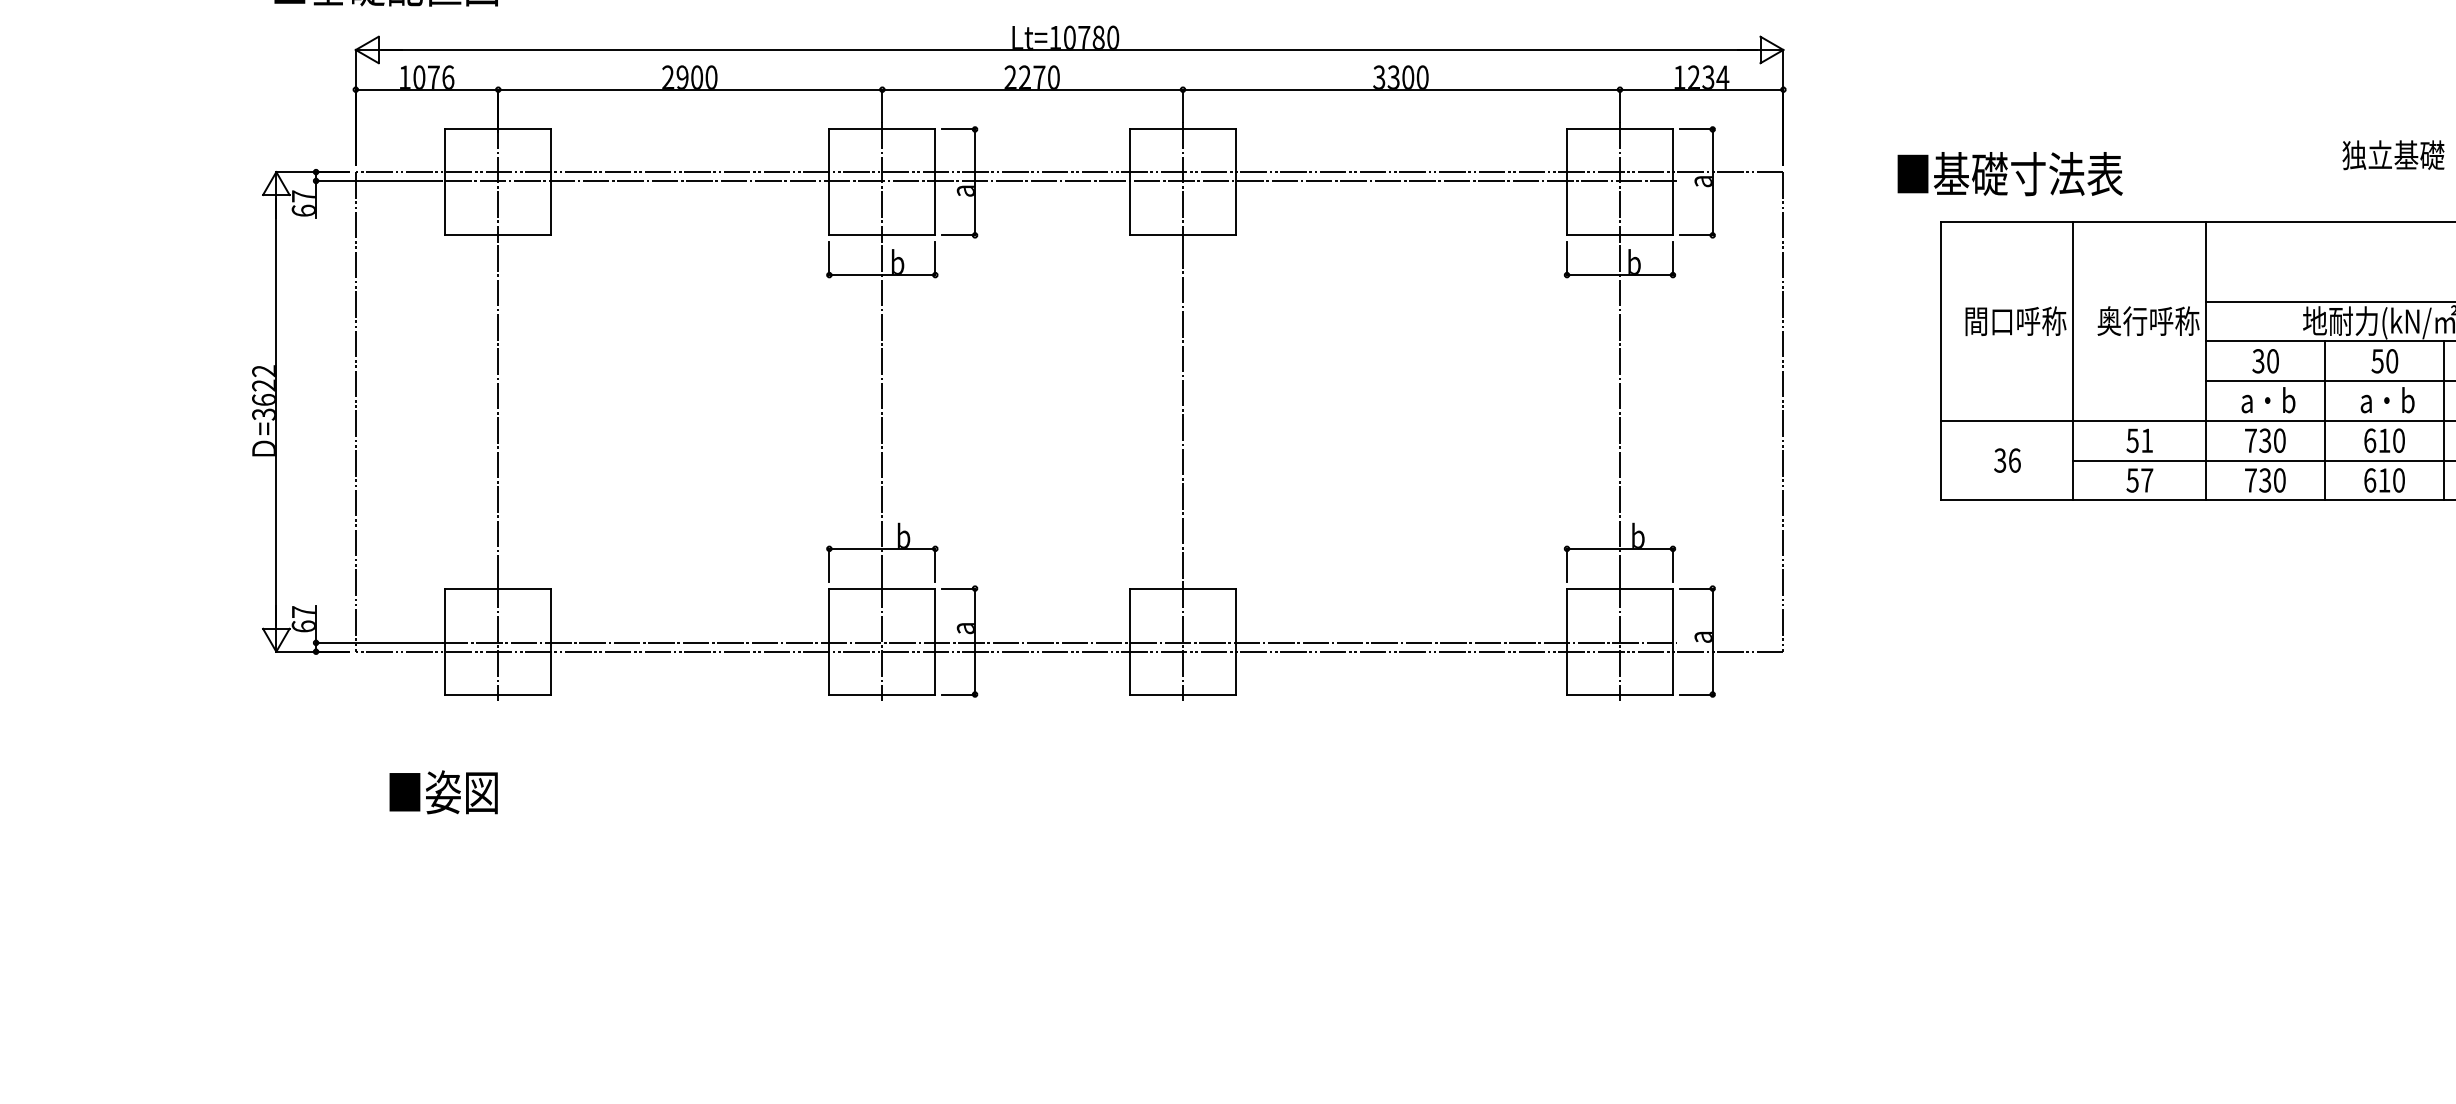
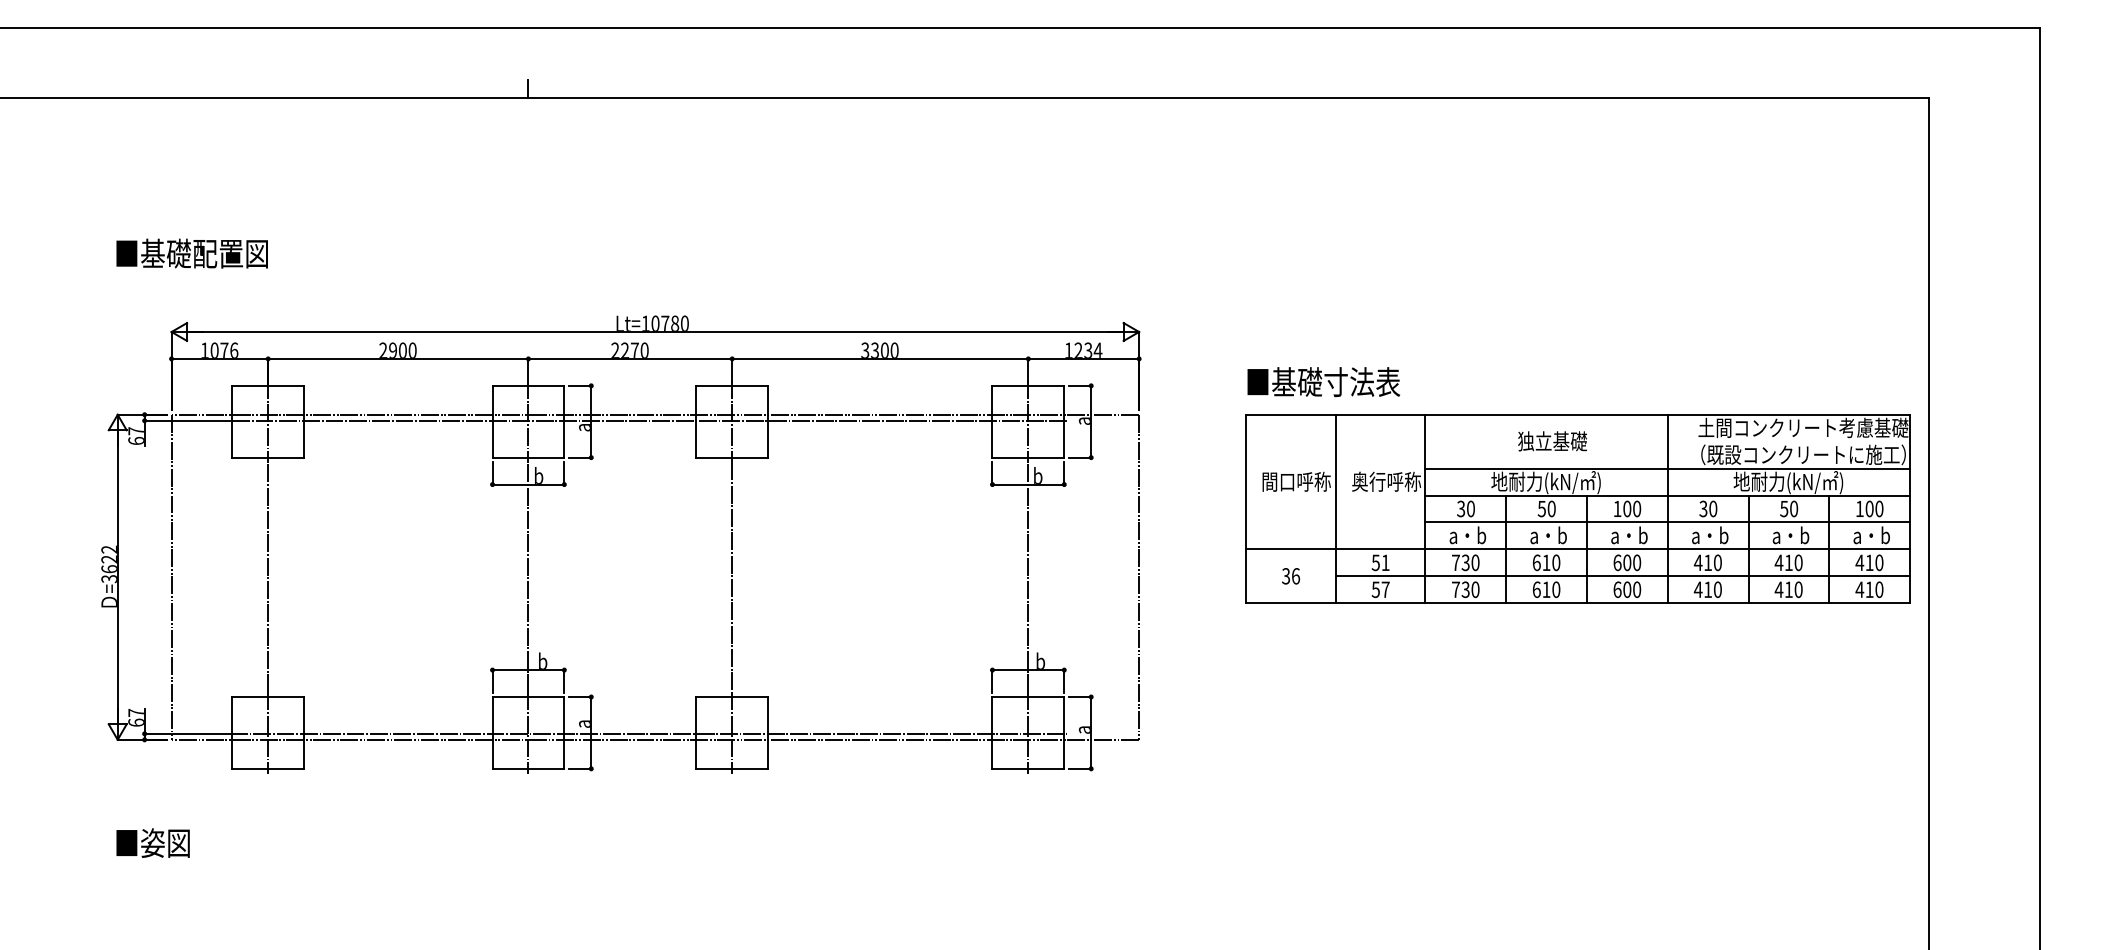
text: (2393, 155) -> (1552, 441), moved
text: (2009, 174) -> (1323, 382), moved
part: (937, 277) -> (565, 486), moved
text: (442, 791) -> (152, 842), moved

